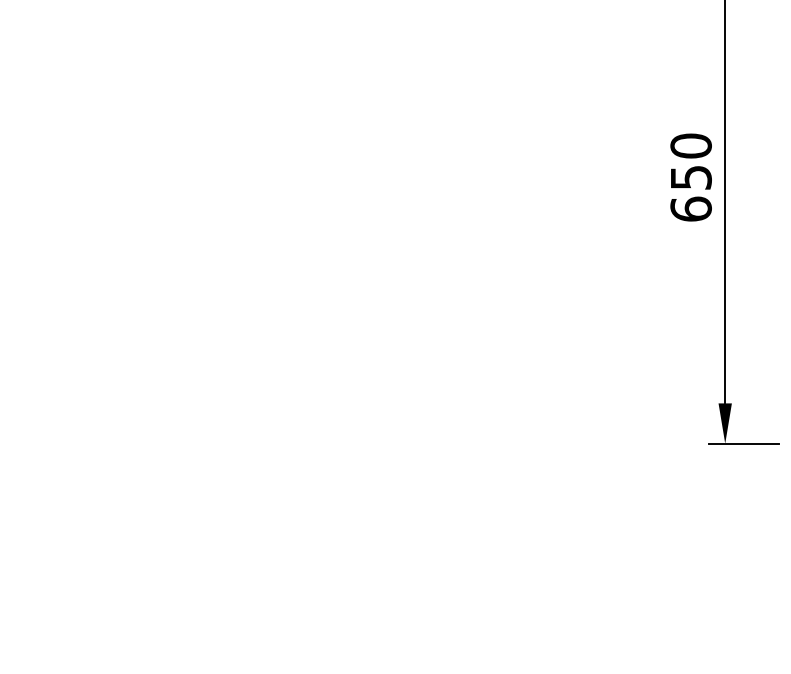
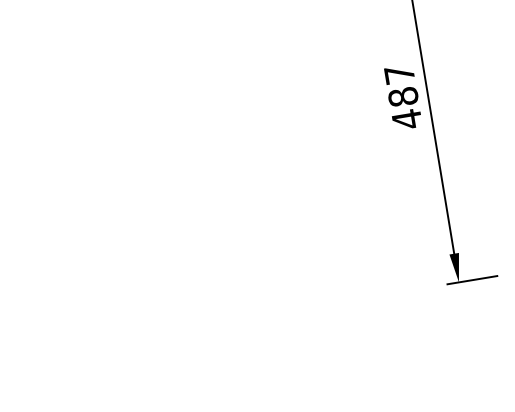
text: (690, 177) -> (402, 96), 650 -> 487

